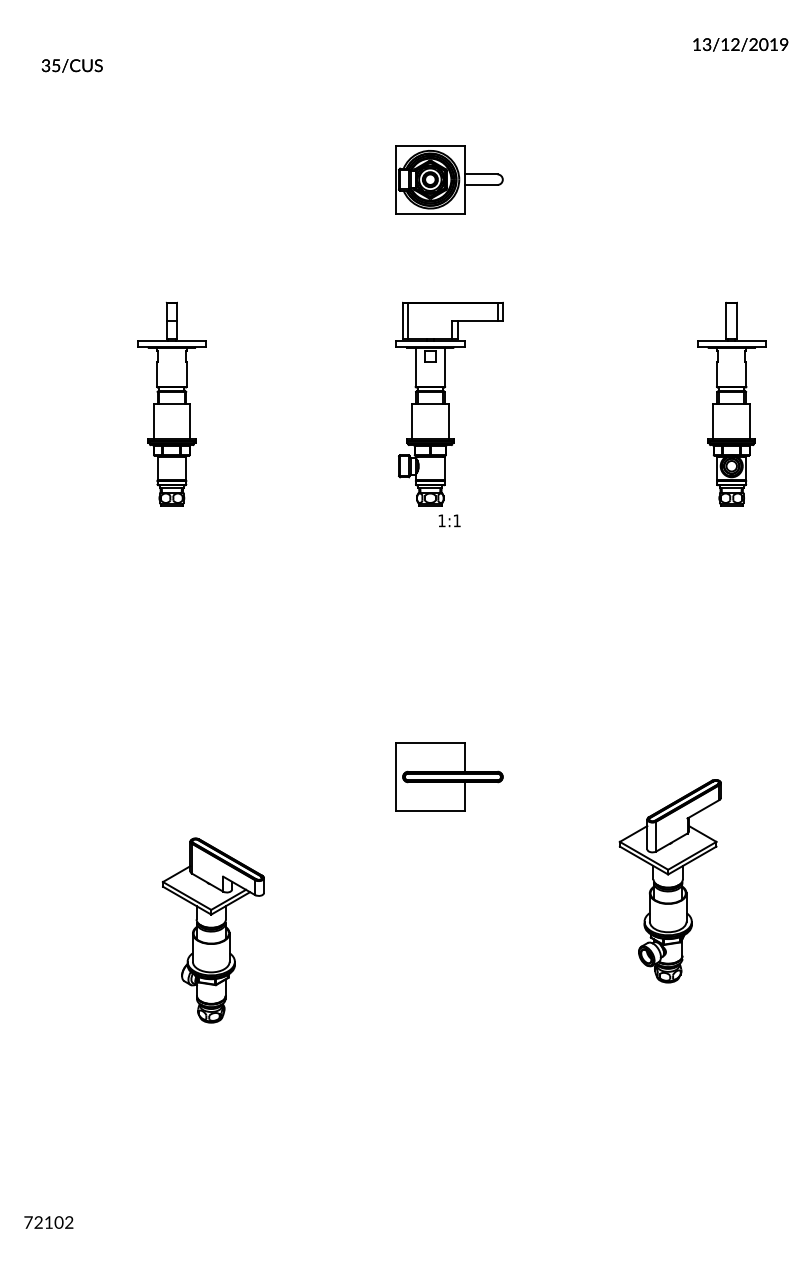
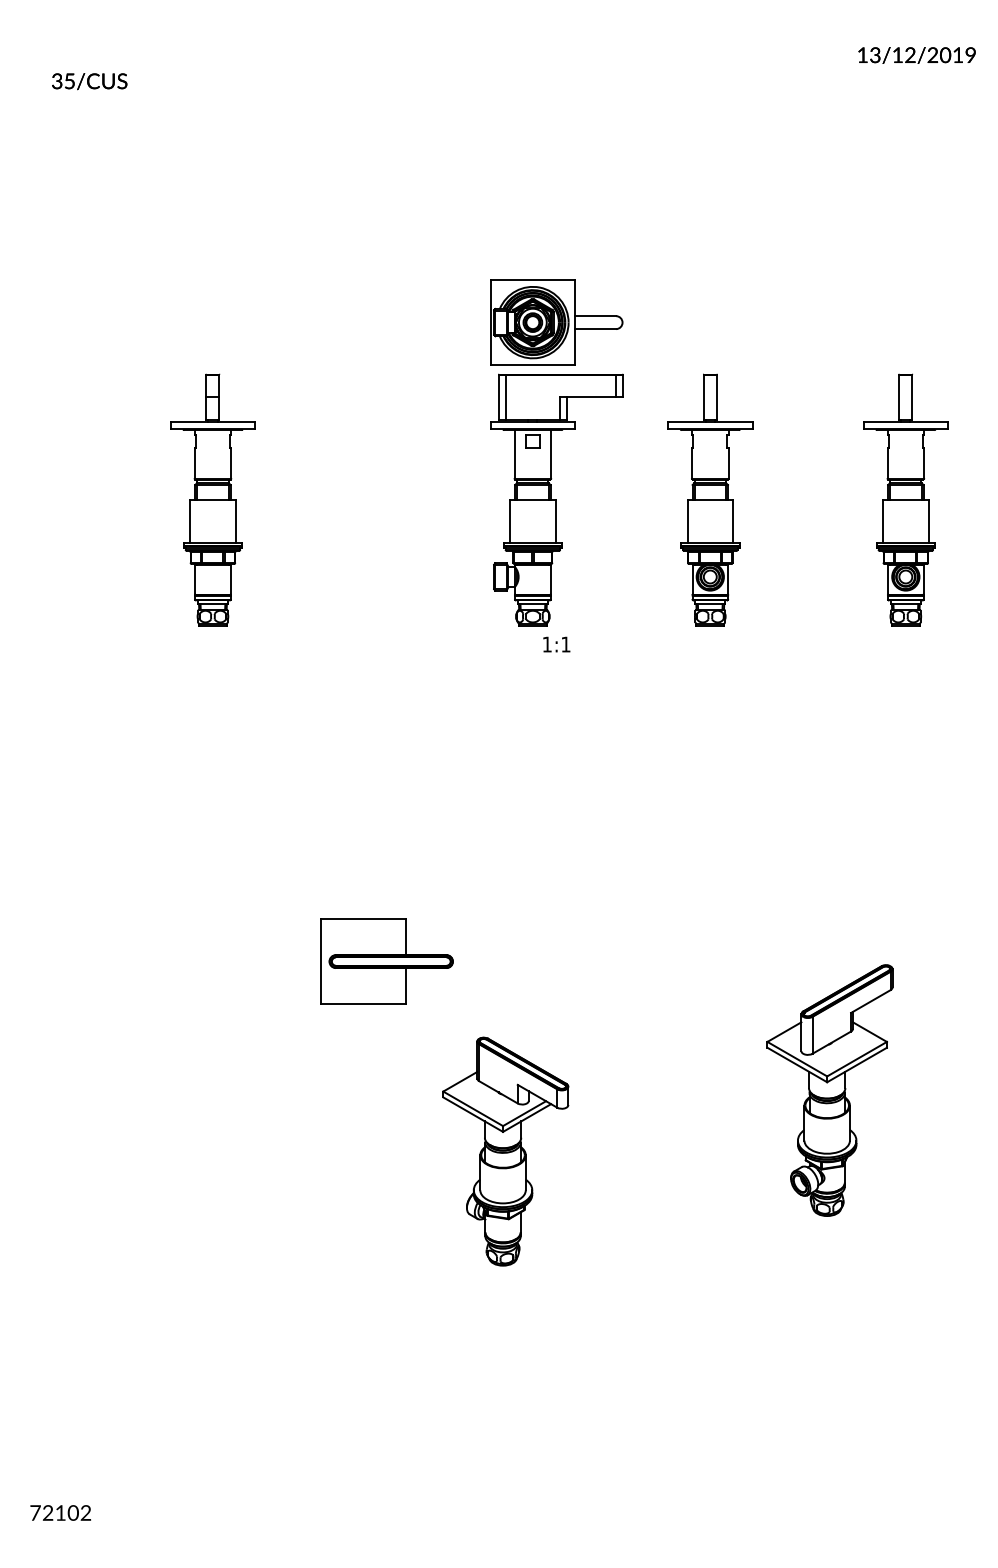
part: (449, 179) -> (556, 322), moved
part: (573, 403) -> (710, 499), added
part: (449, 776) -> (386, 960), moved
part: (213, 930) -> (505, 1151), moved

